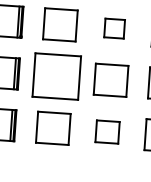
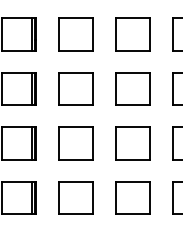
part: (114, 28) -> (132, 88), size x1.67
part: (56, 76) -> (75, 143), size x0.71
part: (107, 131) -> (132, 197), size x1.43

